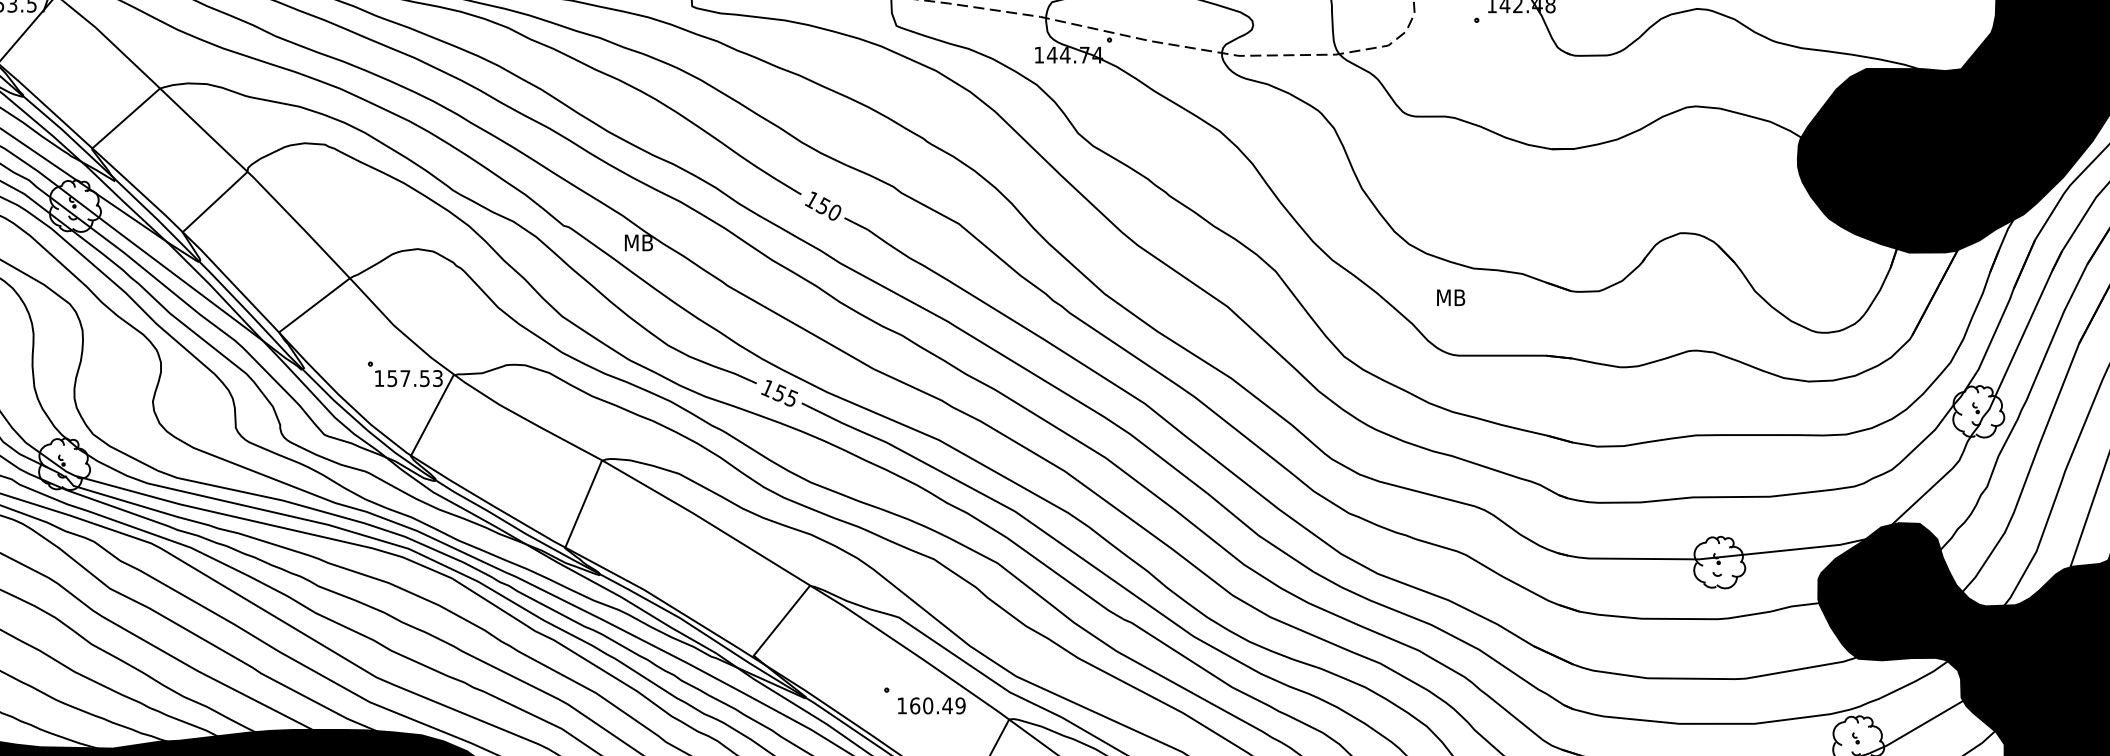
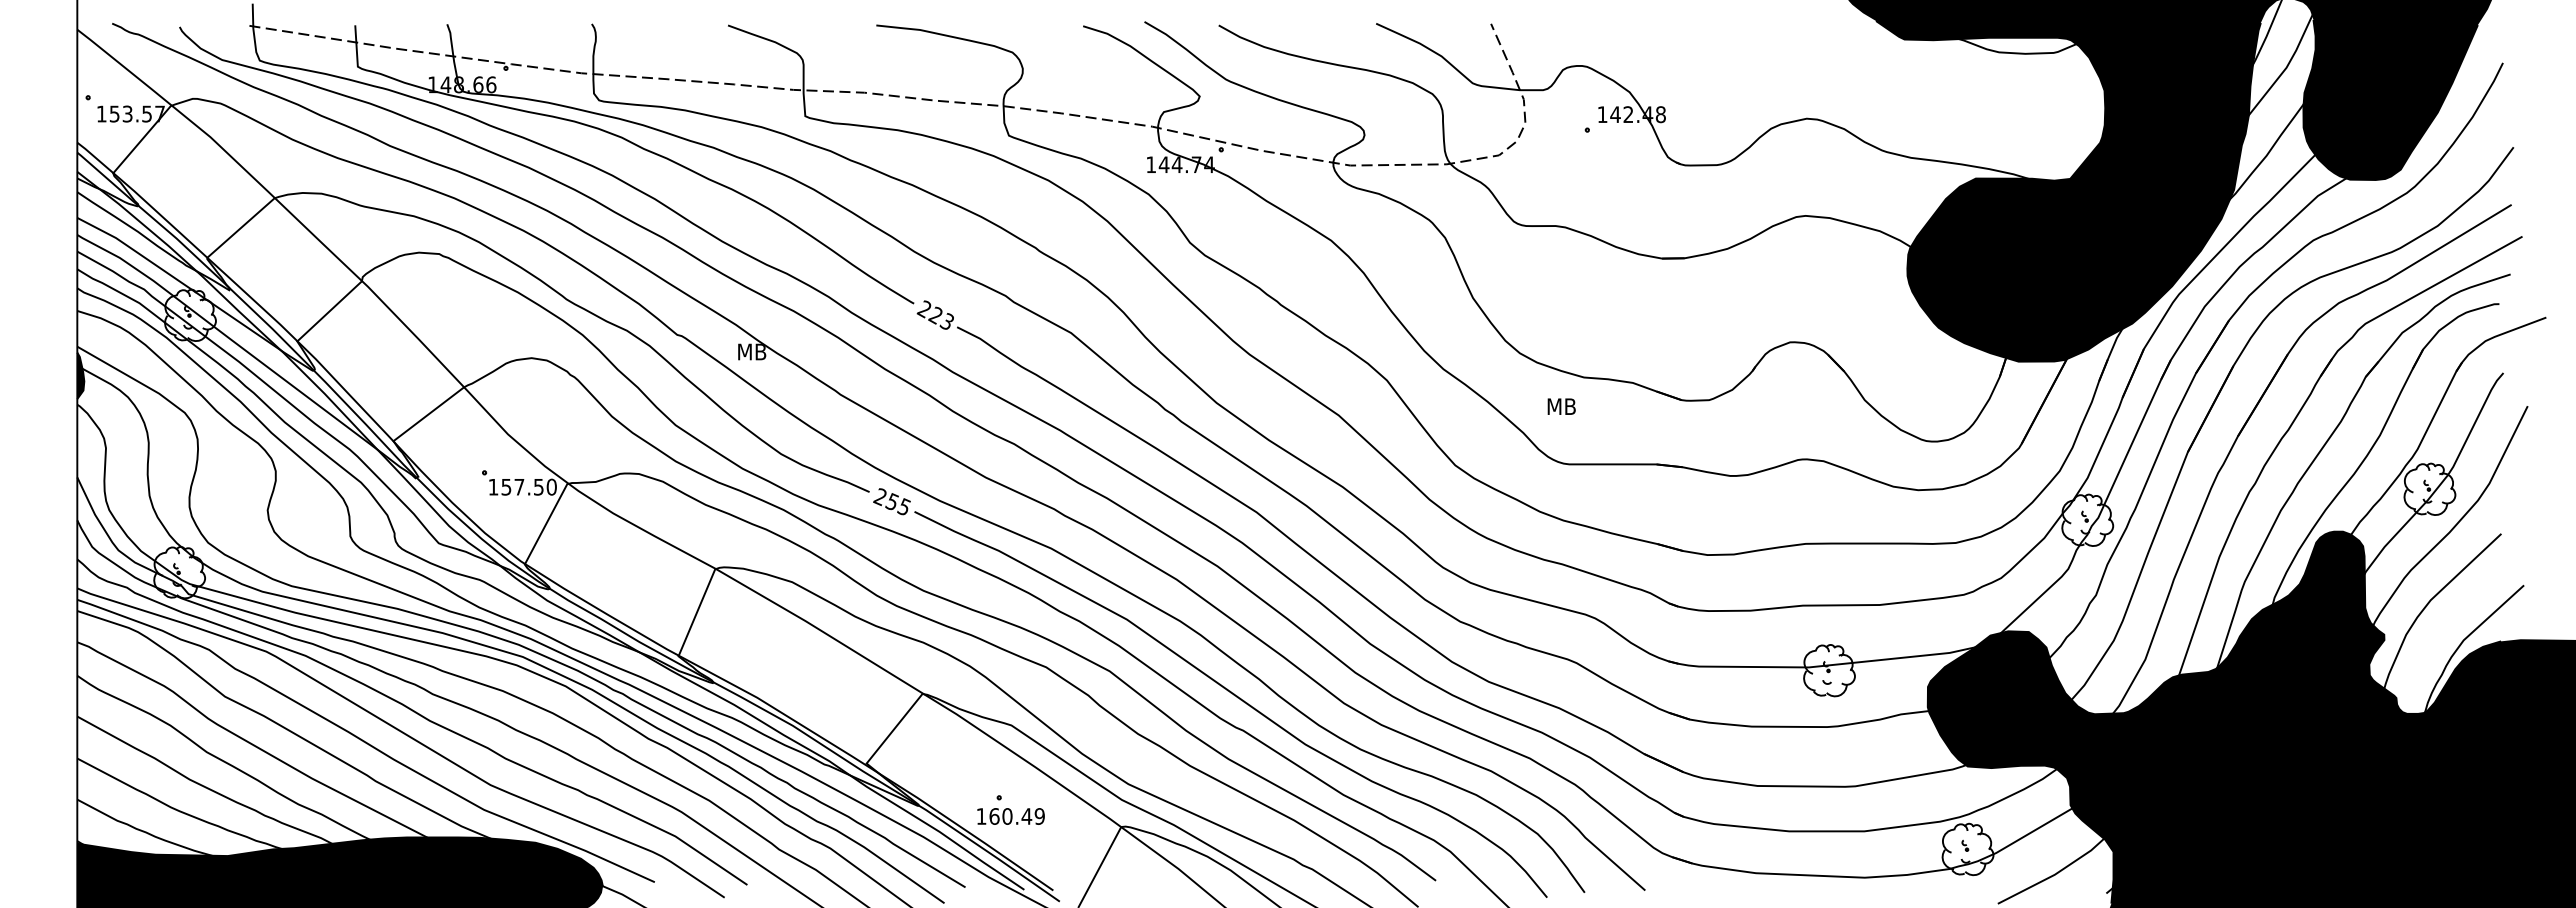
text: (821, 205) -> (934, 314), 150 -> 223
text: (437, 377) -> (551, 486), 157.53 -> 157.50
text: (766, 386) -> (879, 495), 155 -> 255
text: (931, 705) -> (1010, 816), moved

